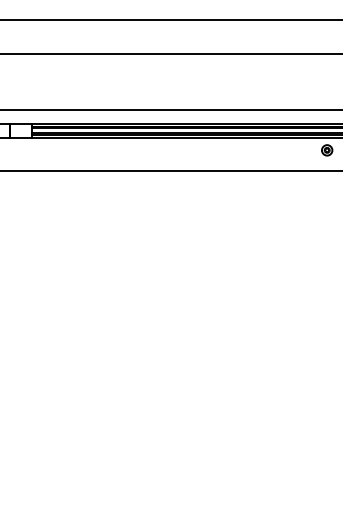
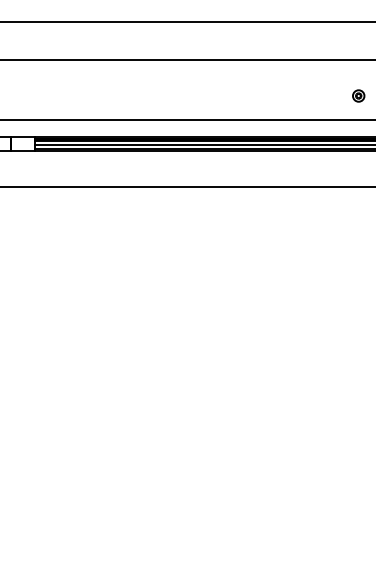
part: (326, 149) -> (358, 95), moved

